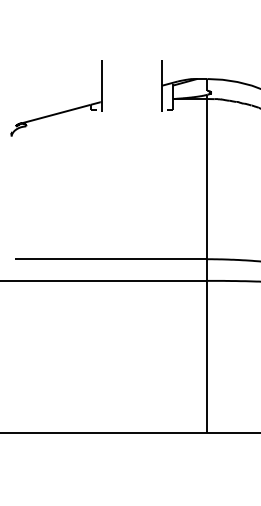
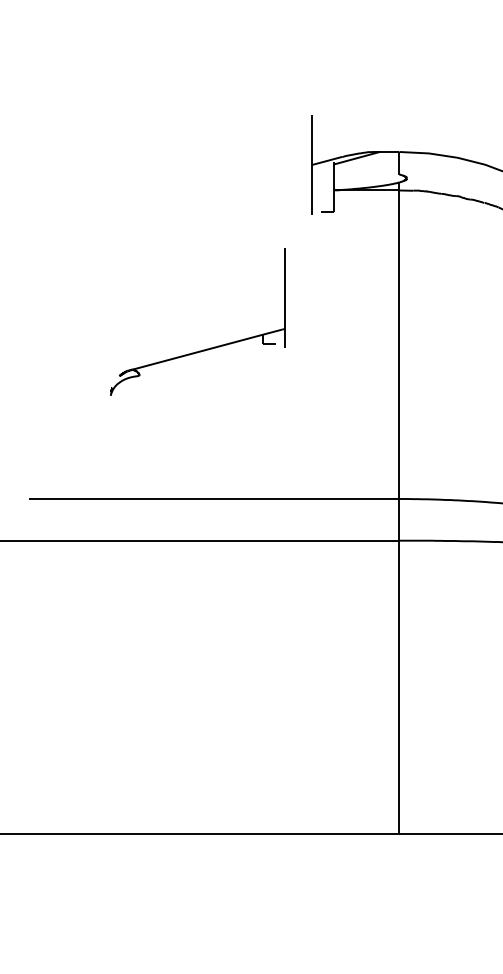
part: (61, 111) -> (207, 347), moved

